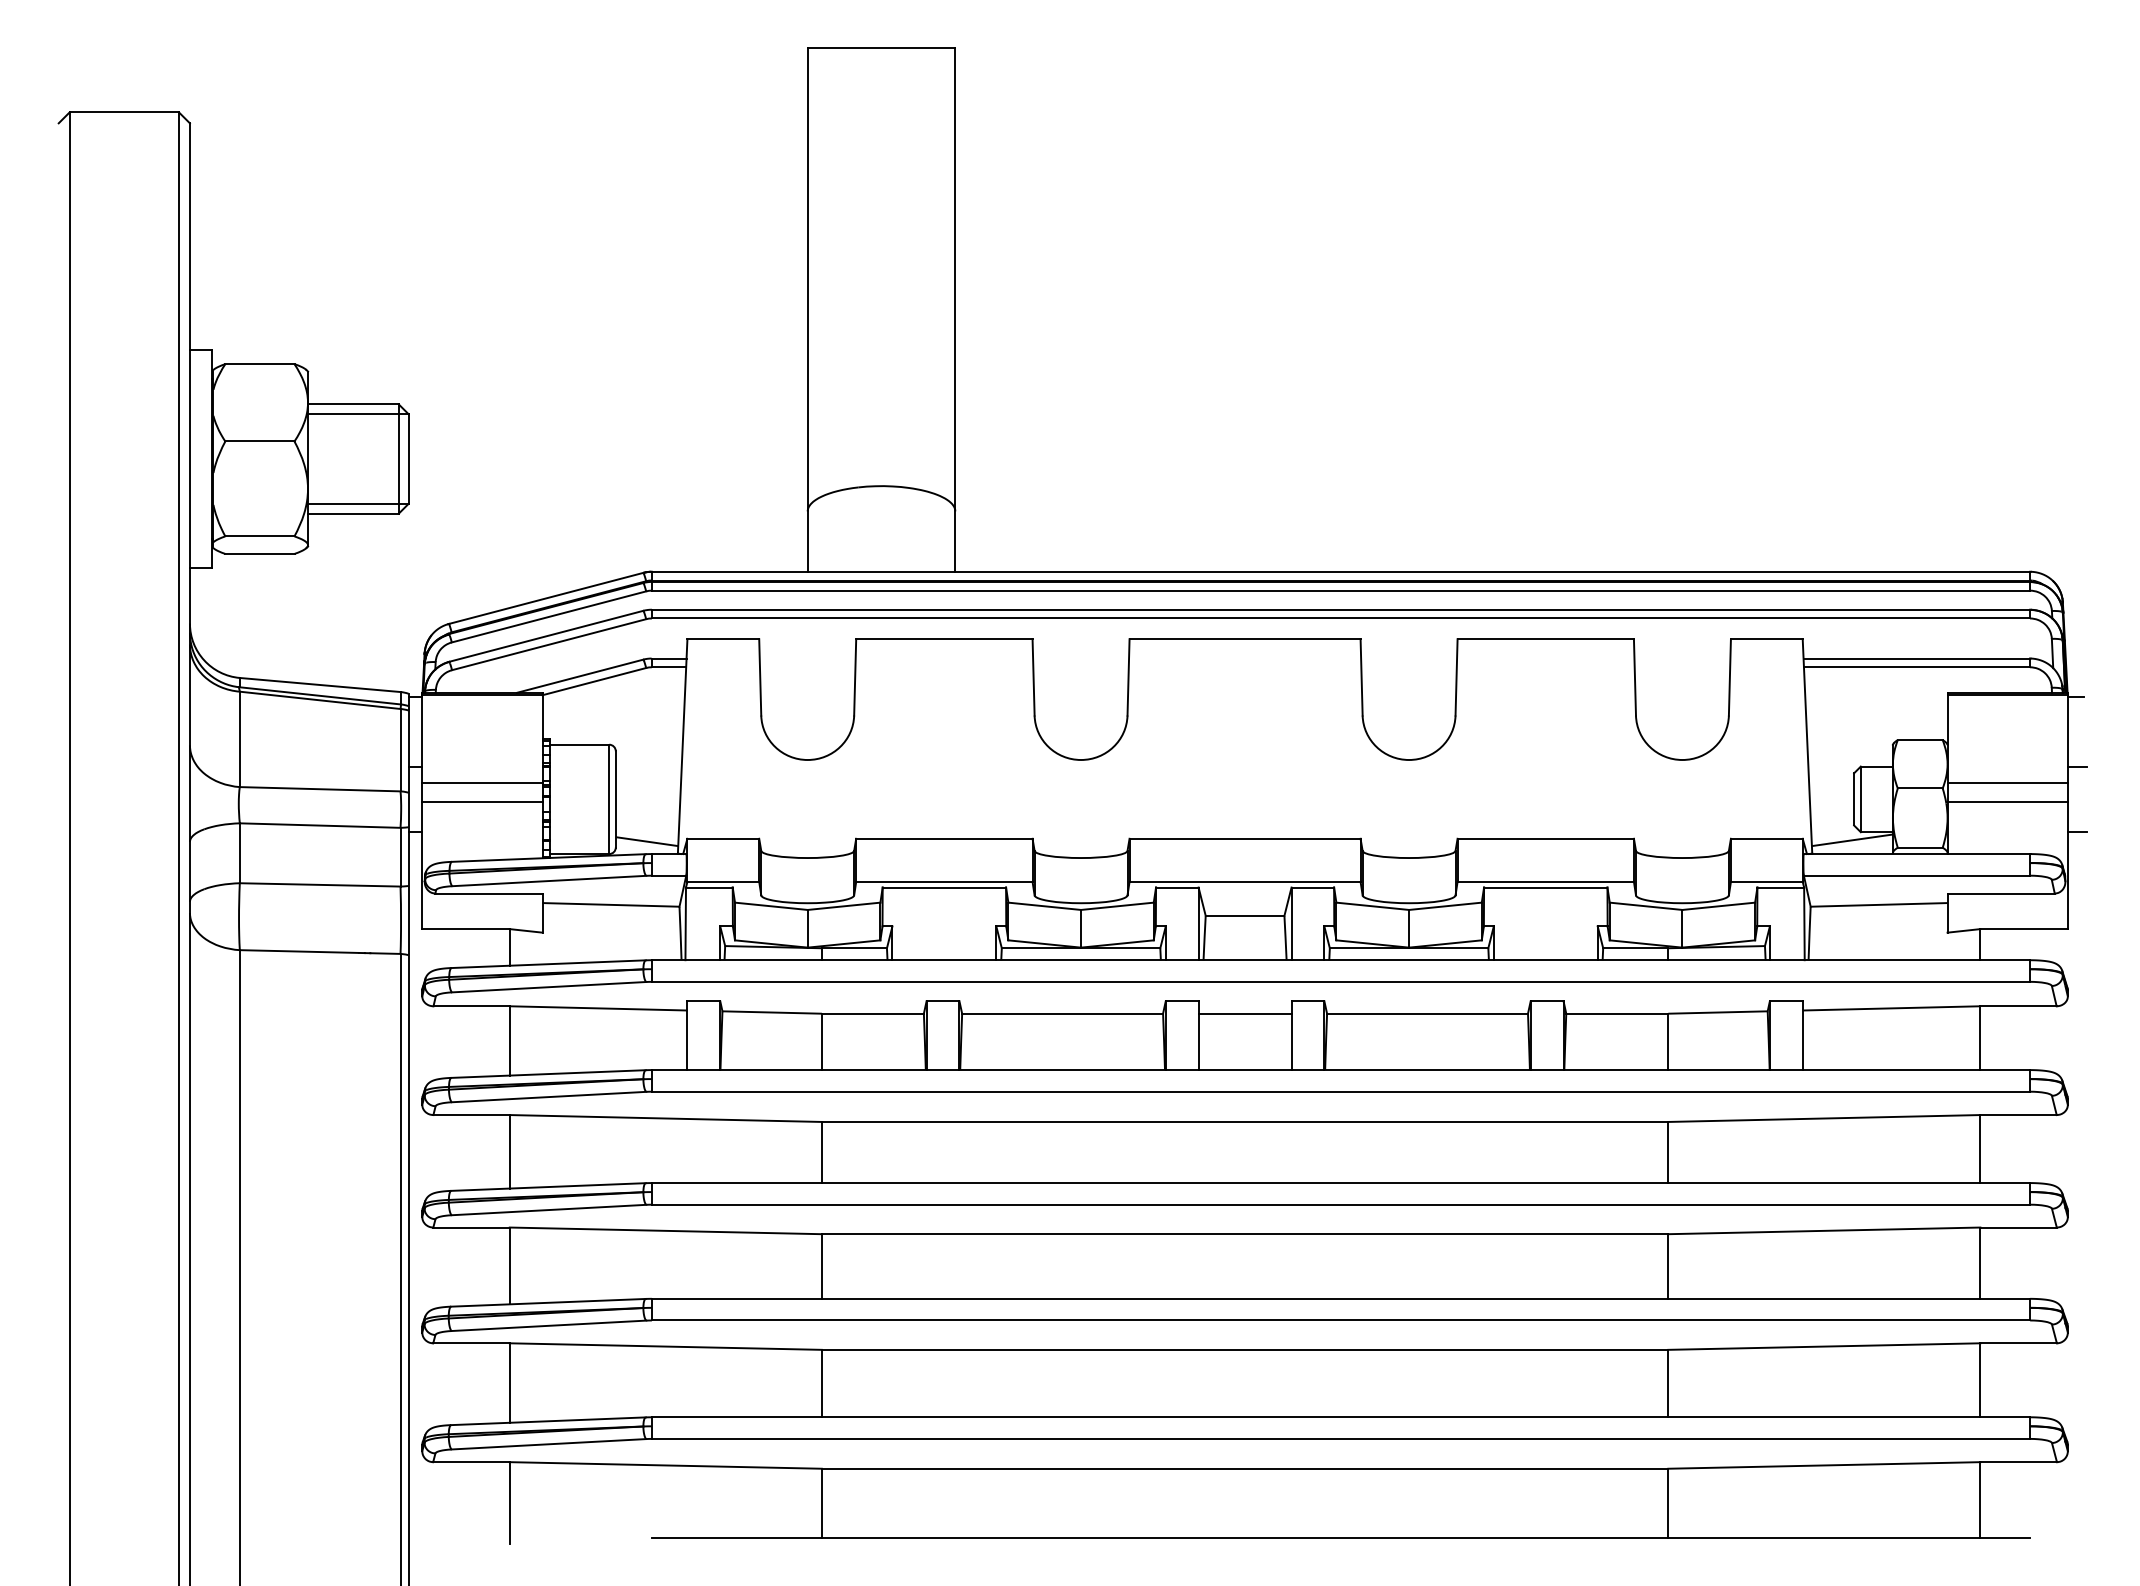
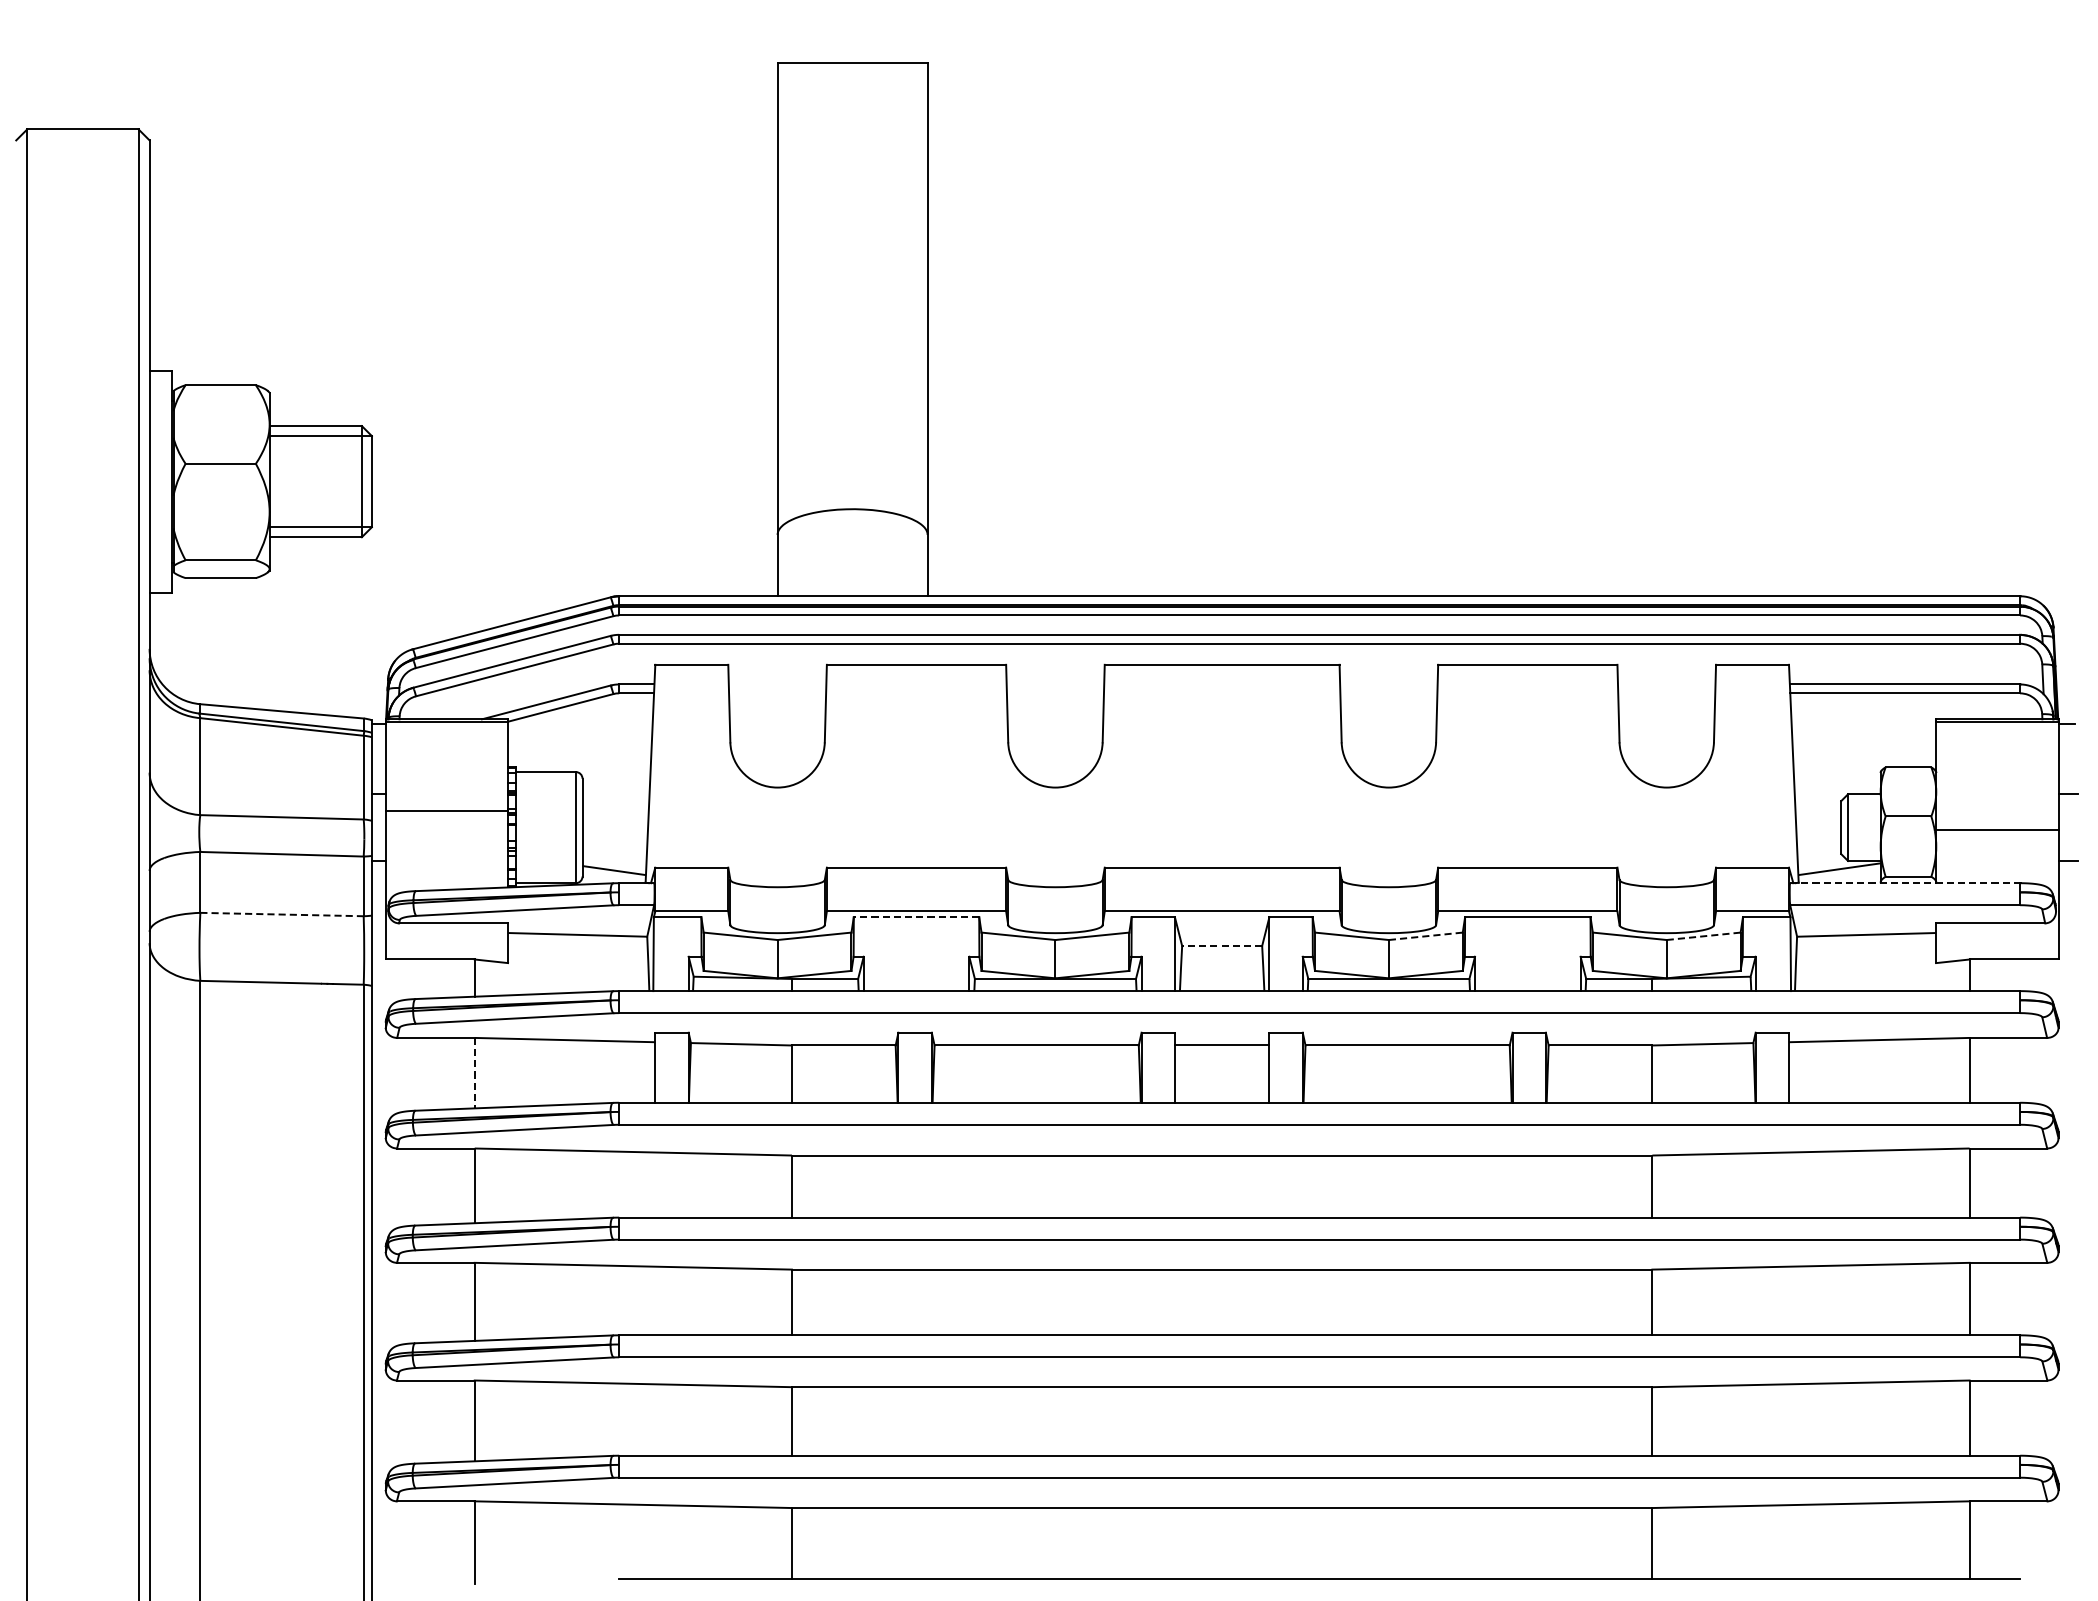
line: (2007, 783) -> (1997, 811), removed
line: (482, 801) -> (447, 829), removed
line: (1917, 854) -> (1905, 883), solid -> dashed
line: (320, 884) -> (282, 914), solid -> dashed
line: (944, 887) -> (916, 917), solid -> dashed
line: (1445, 906) -> (1425, 936), solid -> dashed
line: (1718, 906) -> (1703, 936), solid -> dashed
line: (1244, 915) -> (1221, 945), solid -> dashed
line: (509, 1040) -> (474, 1072), solid -> dashed

